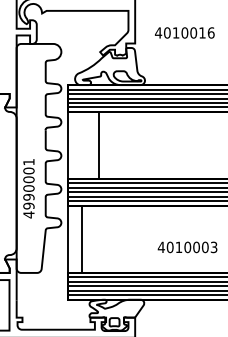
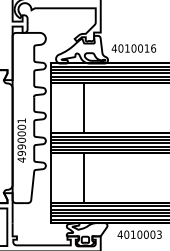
text: (184, 32) -> (133, 48), moved
line: (98, 145) -> (83, 108), moved
line: (81, 238) -> (83, 177), moved
text: (187, 247) -> (139, 234), moved

